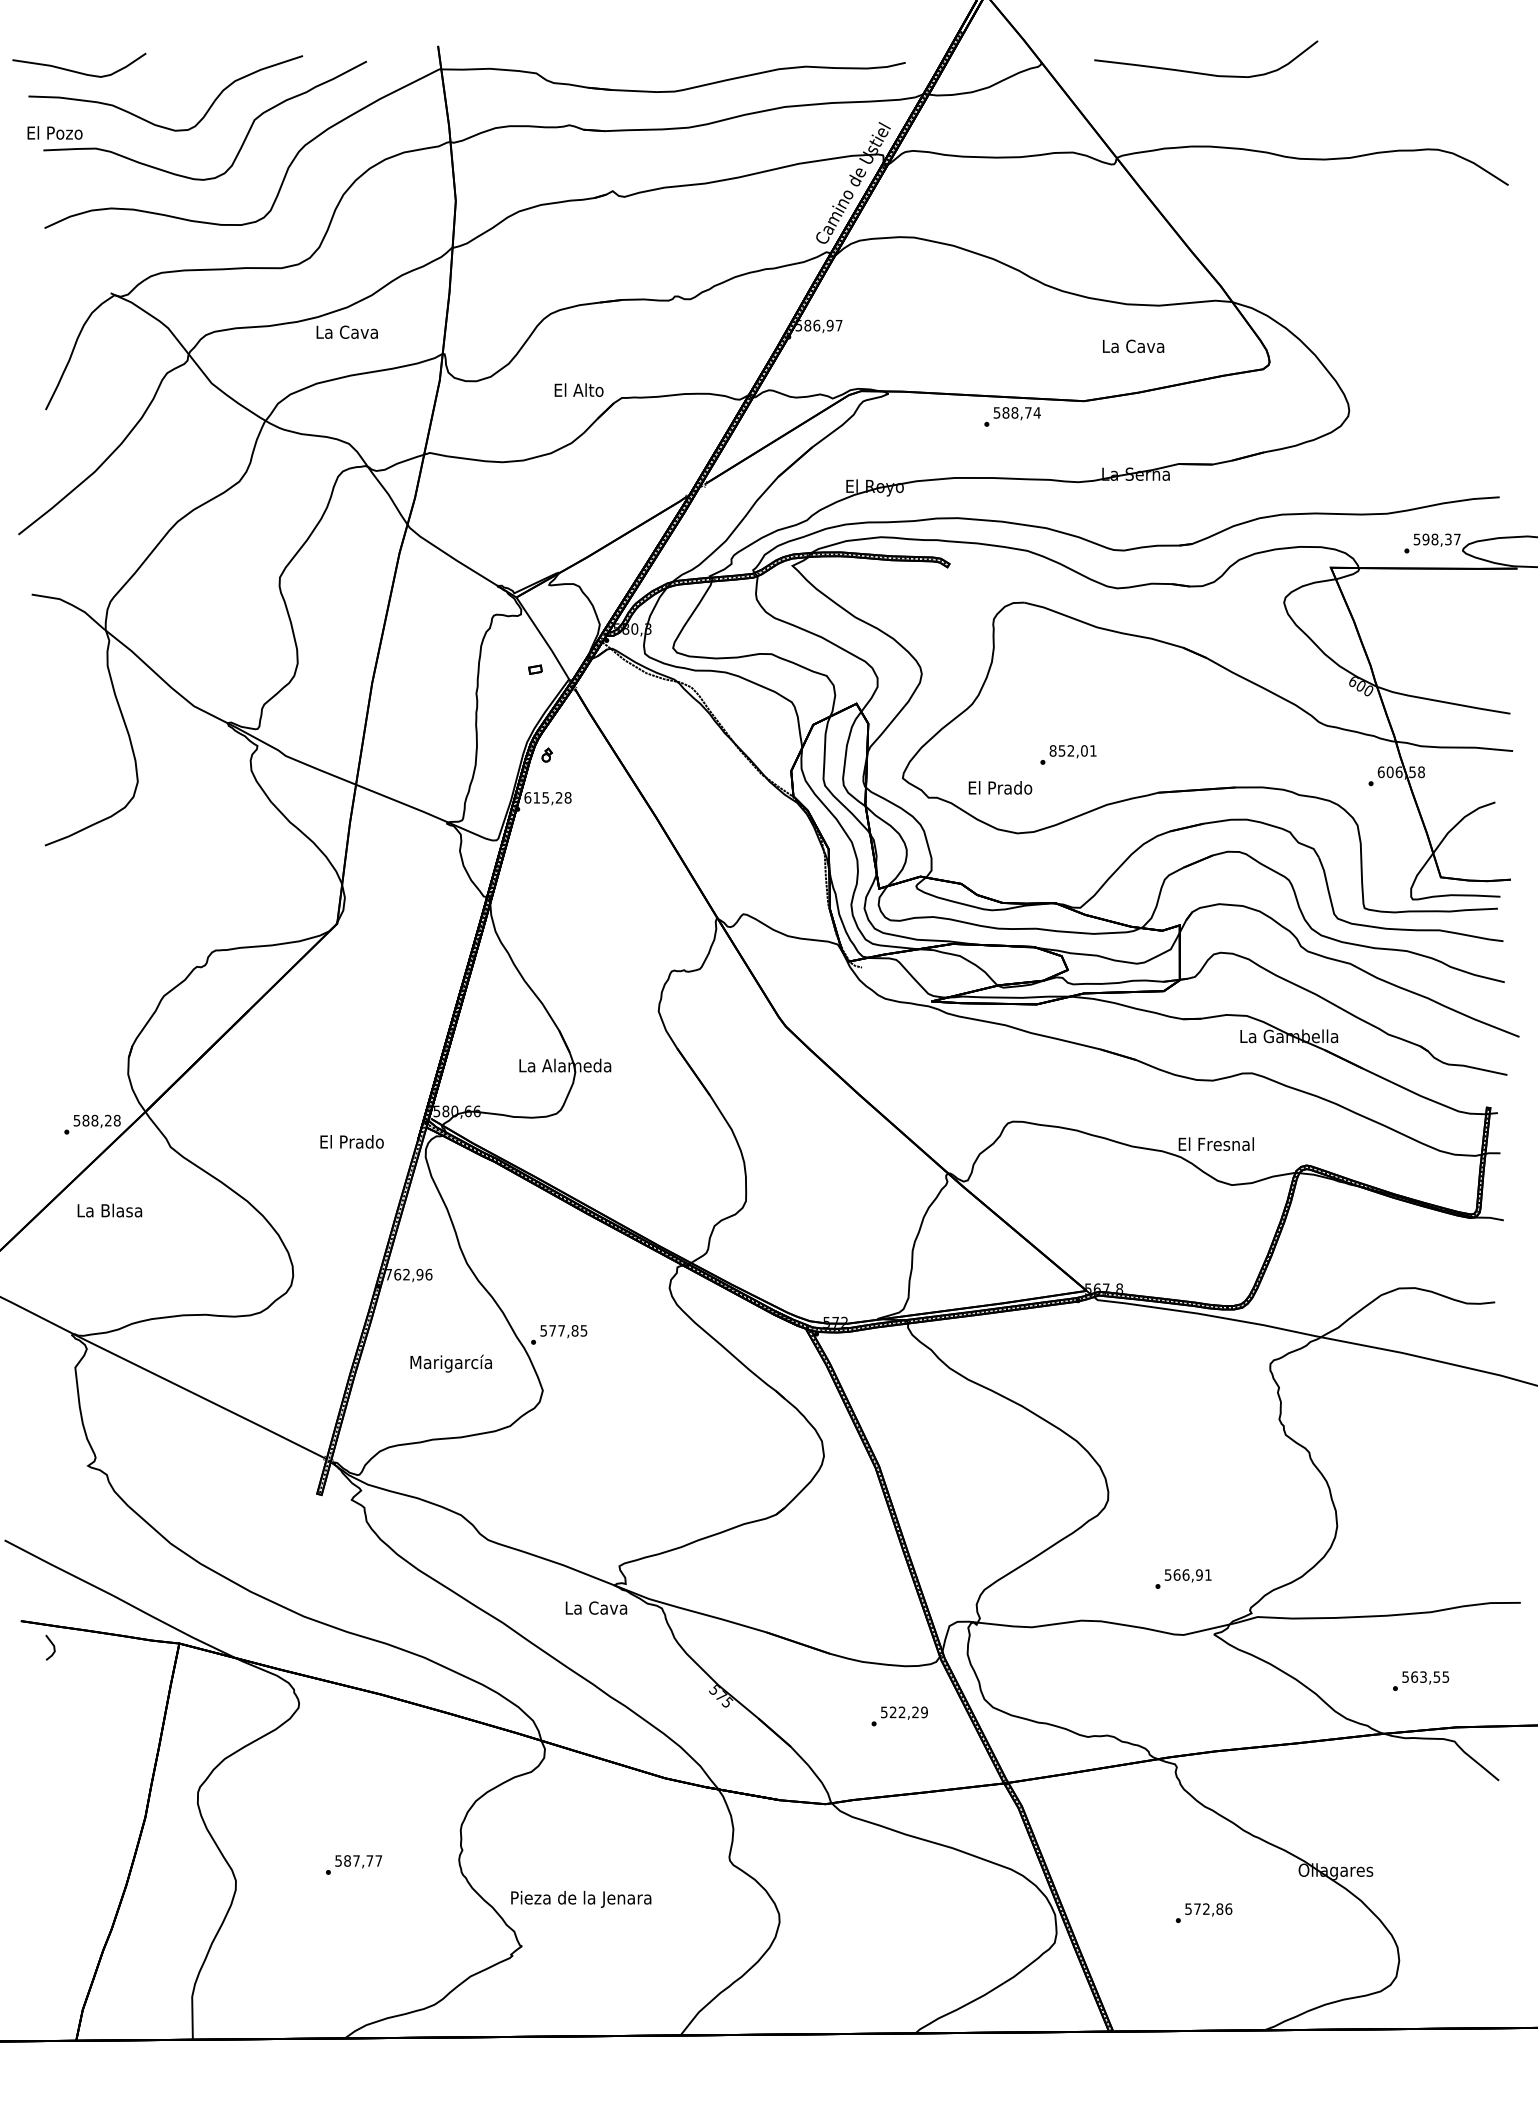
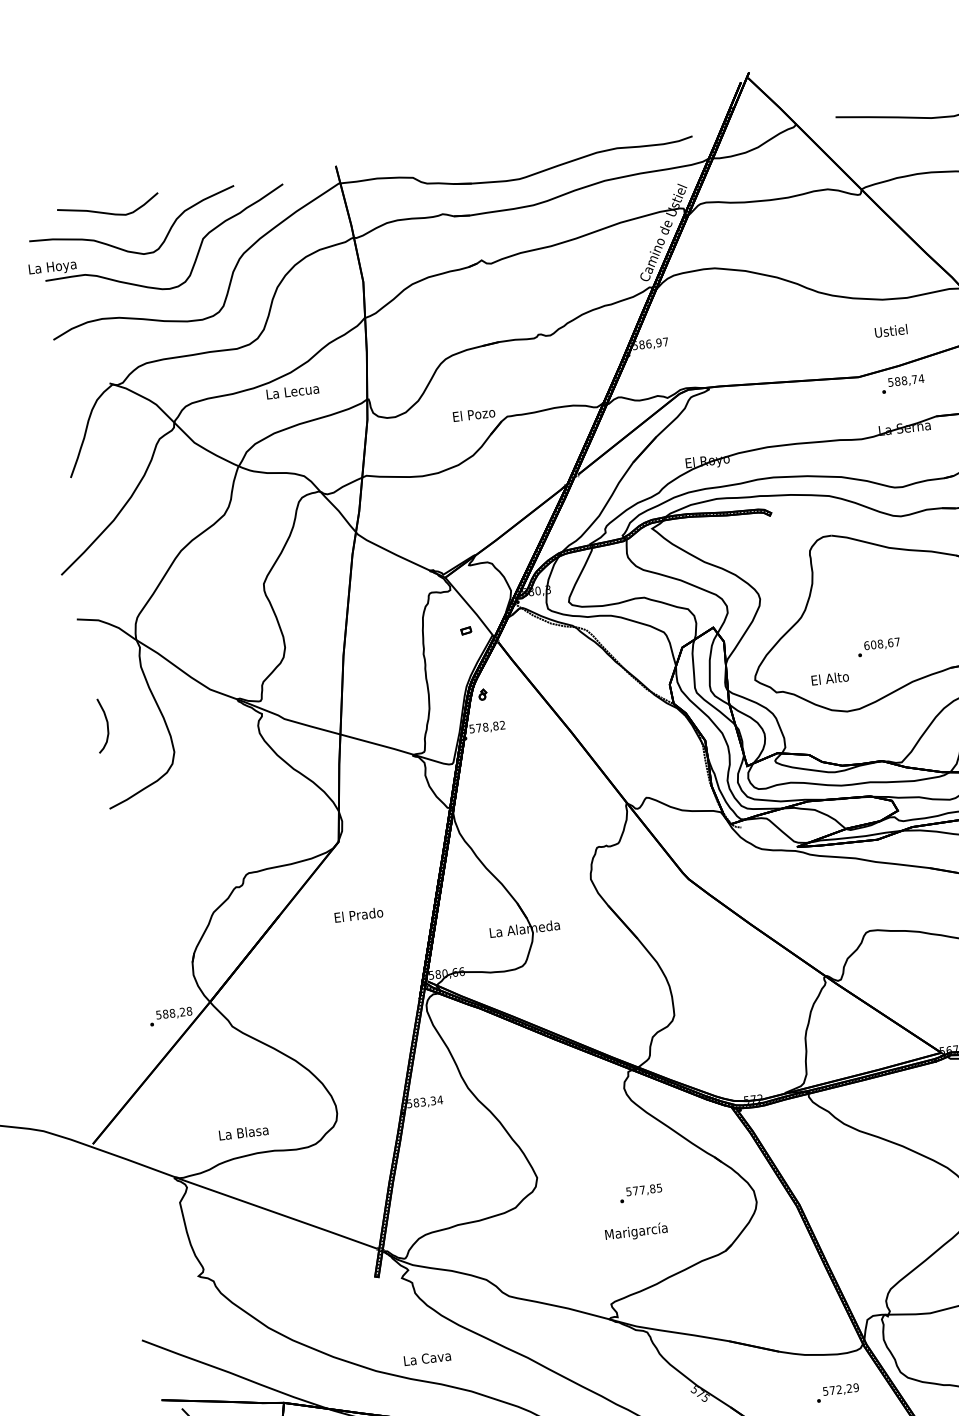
curve: (78, 71) -> (108, 212), moved
text: (54, 134) -> (52, 267), El Pozo -> La Hoya
text: (347, 331) -> (292, 390), La Cava -> La Lecua
text: (1133, 346) -> (891, 331), La Cava -> Ustiel
text: (578, 389) -> (473, 414), El Alto -> El Pozo
text: (1012, 416) -> (902, 383), moved
curve: (54, 736) -> (106, 725), added
text: (1072, 750) -> (881, 643), 852,01 -> 608,67
text: (1000, 787) -> (830, 678), El Prado -> El Alto
text: (547, 797) -> (487, 726), 615,28 -> 578,82
text: (351, 1141) -> (358, 914), moved
text: (109, 1210) -> (243, 1132), moved
text: (408, 1274) -> (424, 1101), 762,96 -> 583,34
text: (559, 1334) -> (641, 1193), moved
text: (450, 1363) -> (635, 1232), moved
text: (596, 1607) -> (427, 1358), moved
text: (892, 1712) -> (831, 1390), 522,29 -> 572,29

